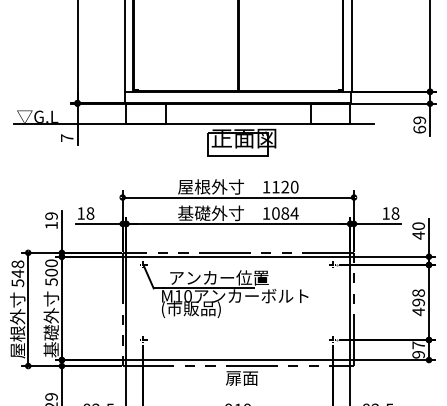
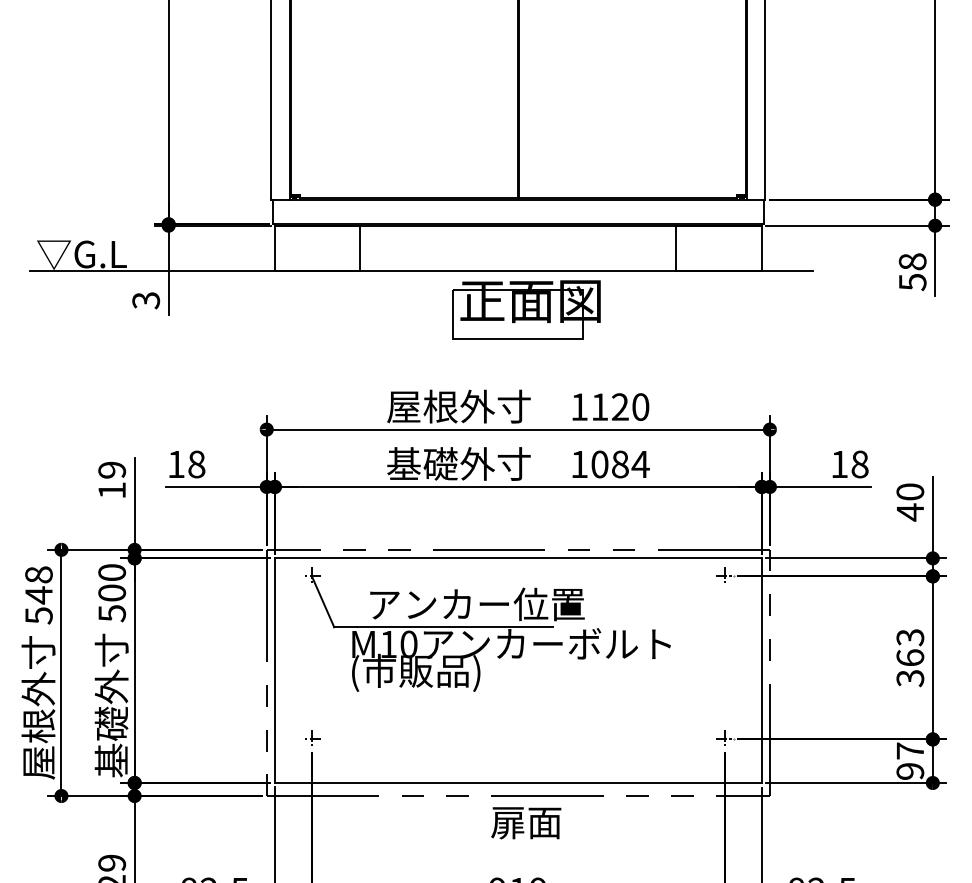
text: (419, 124) -> (912, 270), 69 -> 58
text: (66, 138) -> (144, 301), 7 -> 3
text: (418, 302) -> (910, 657), 498 -> 363

